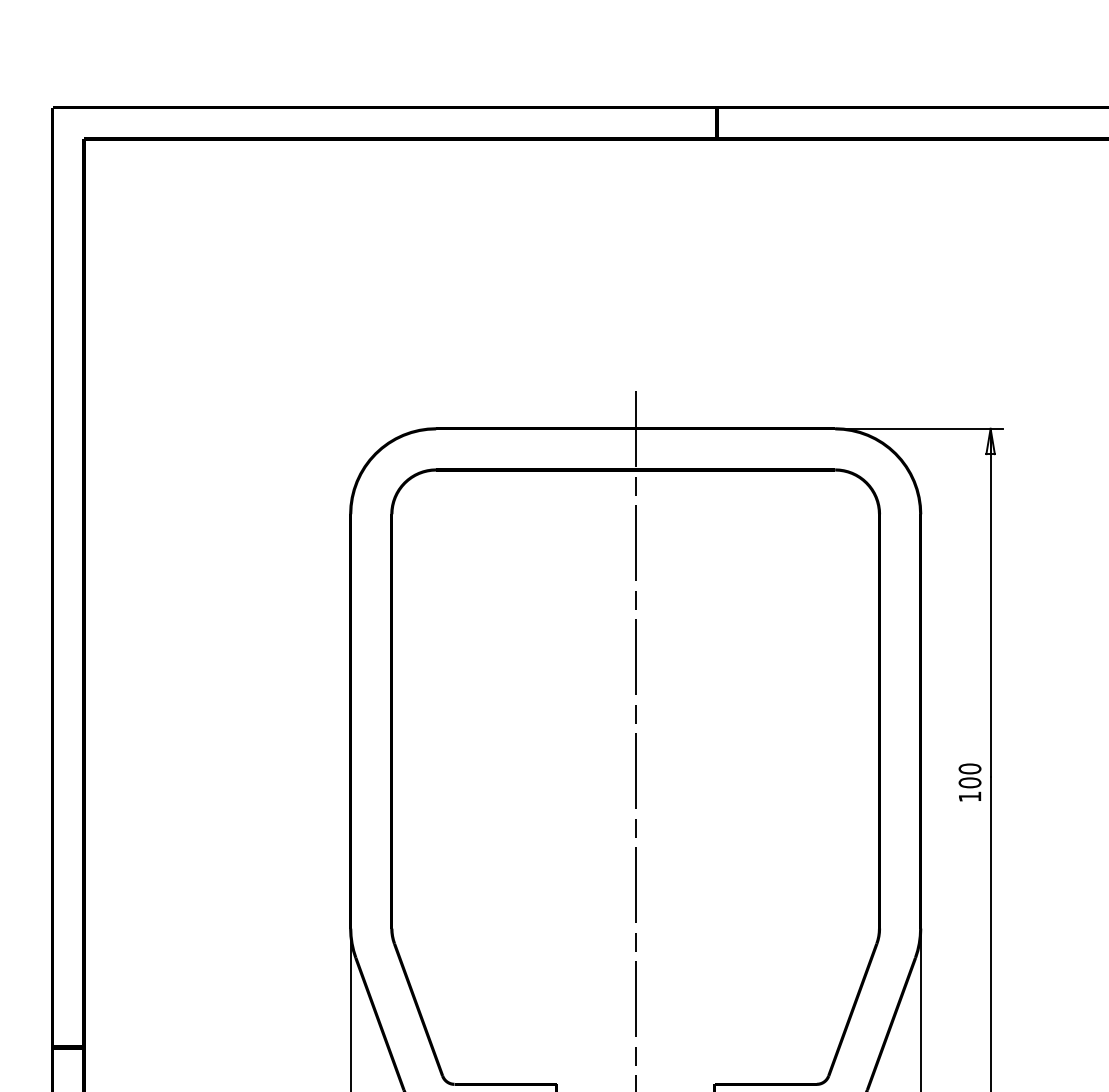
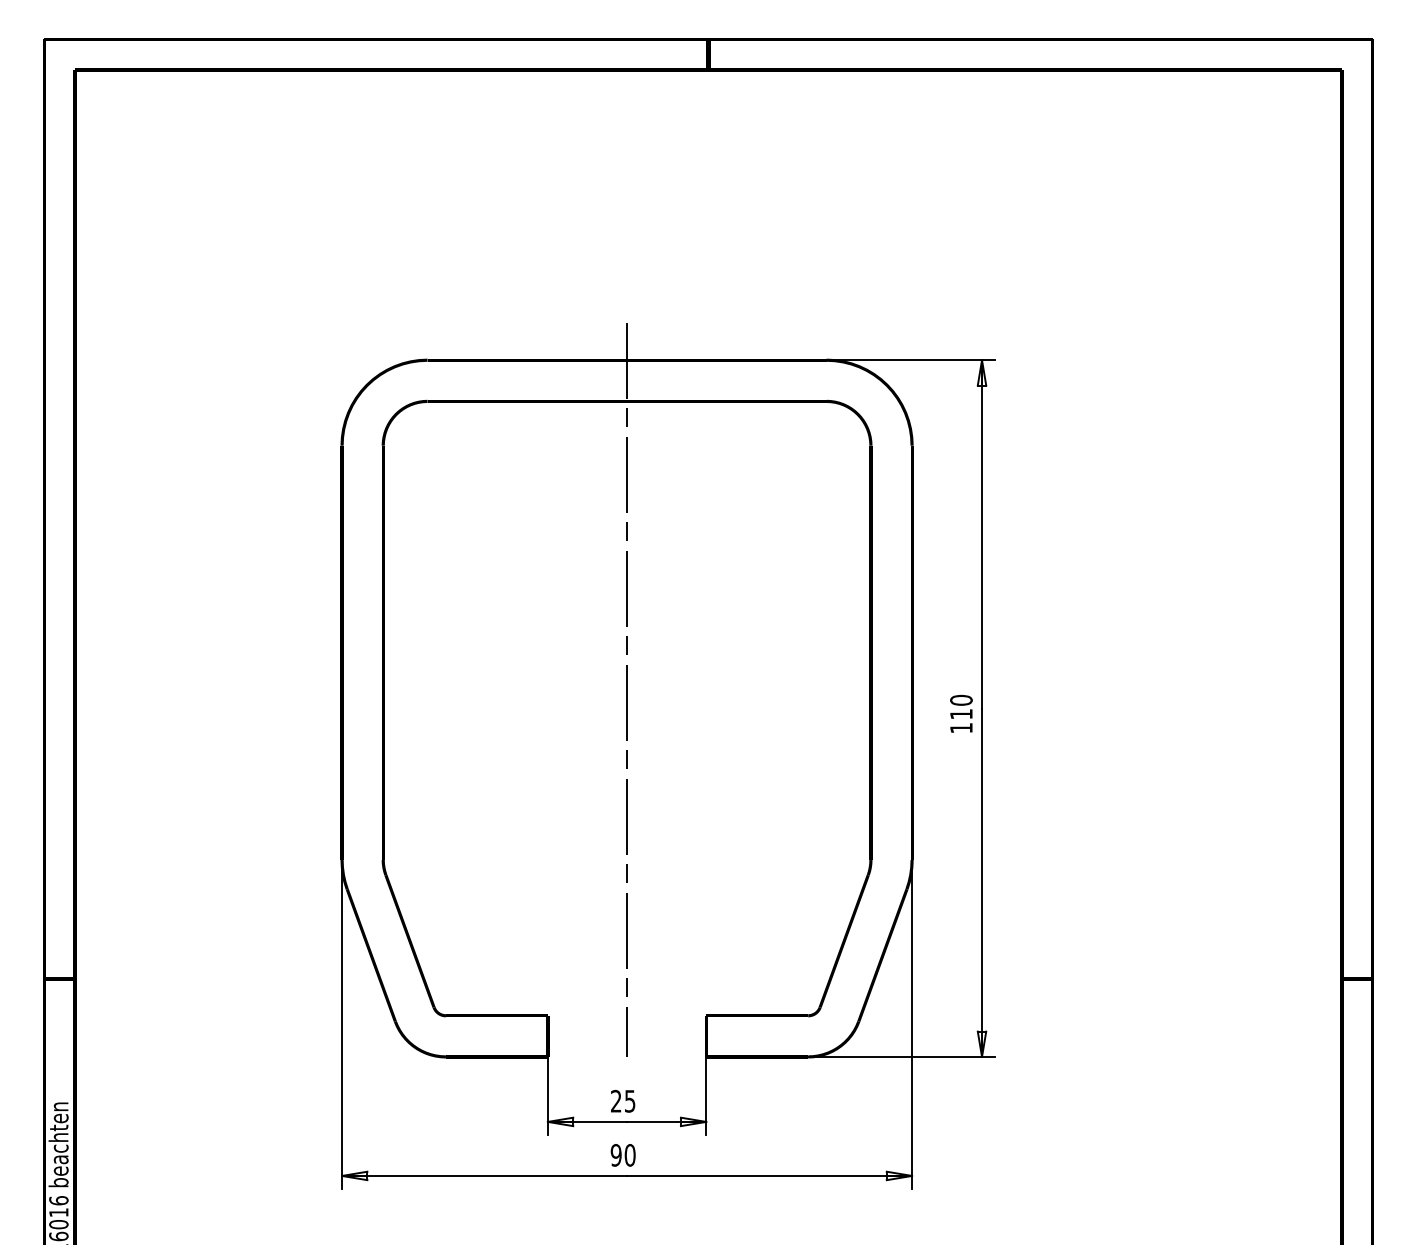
text: (970, 782) -> (961, 713), 100 -> 110

